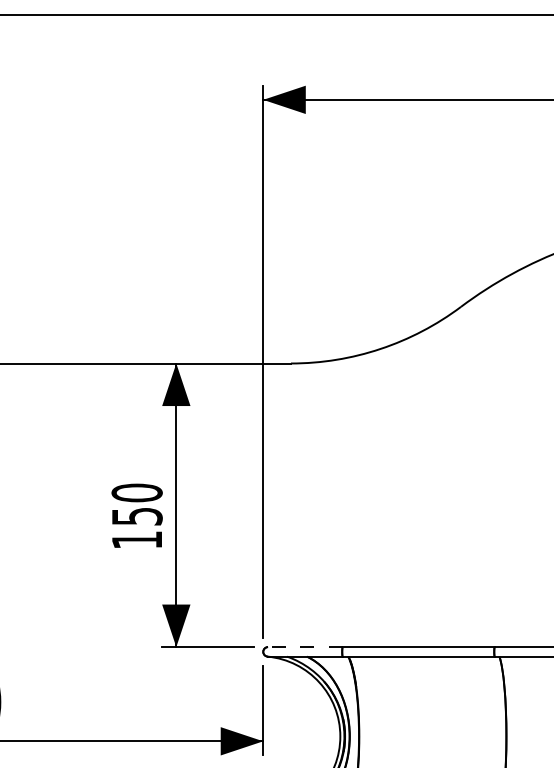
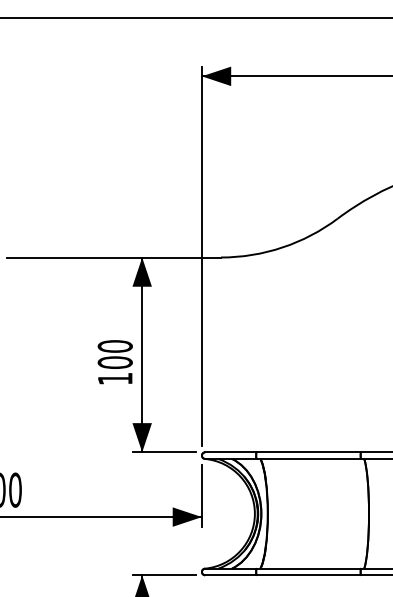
text: (136, 516) -> (114, 362), 150 -> 100
line: (304, 647) -> (230, 452), dashed -> solid

